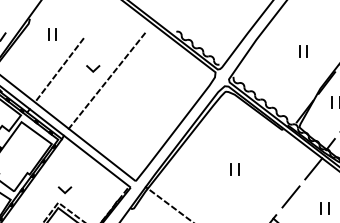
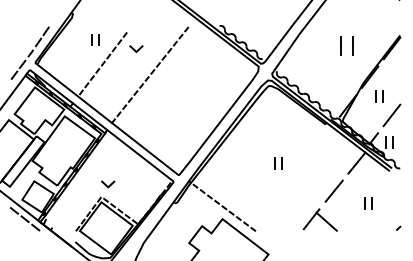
part: (52, 34) -> (95, 39), moved
part: (303, 51) -> (346, 45), size x1.6
line: (92, 69) -> (135, 49), moved

